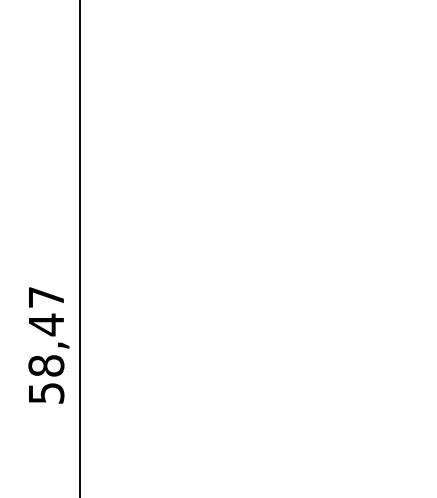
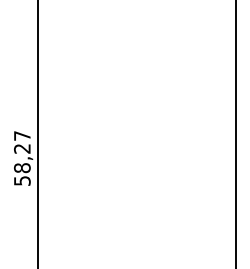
text: (46, 324) -> (22, 148), 58,47 -> 58,27

